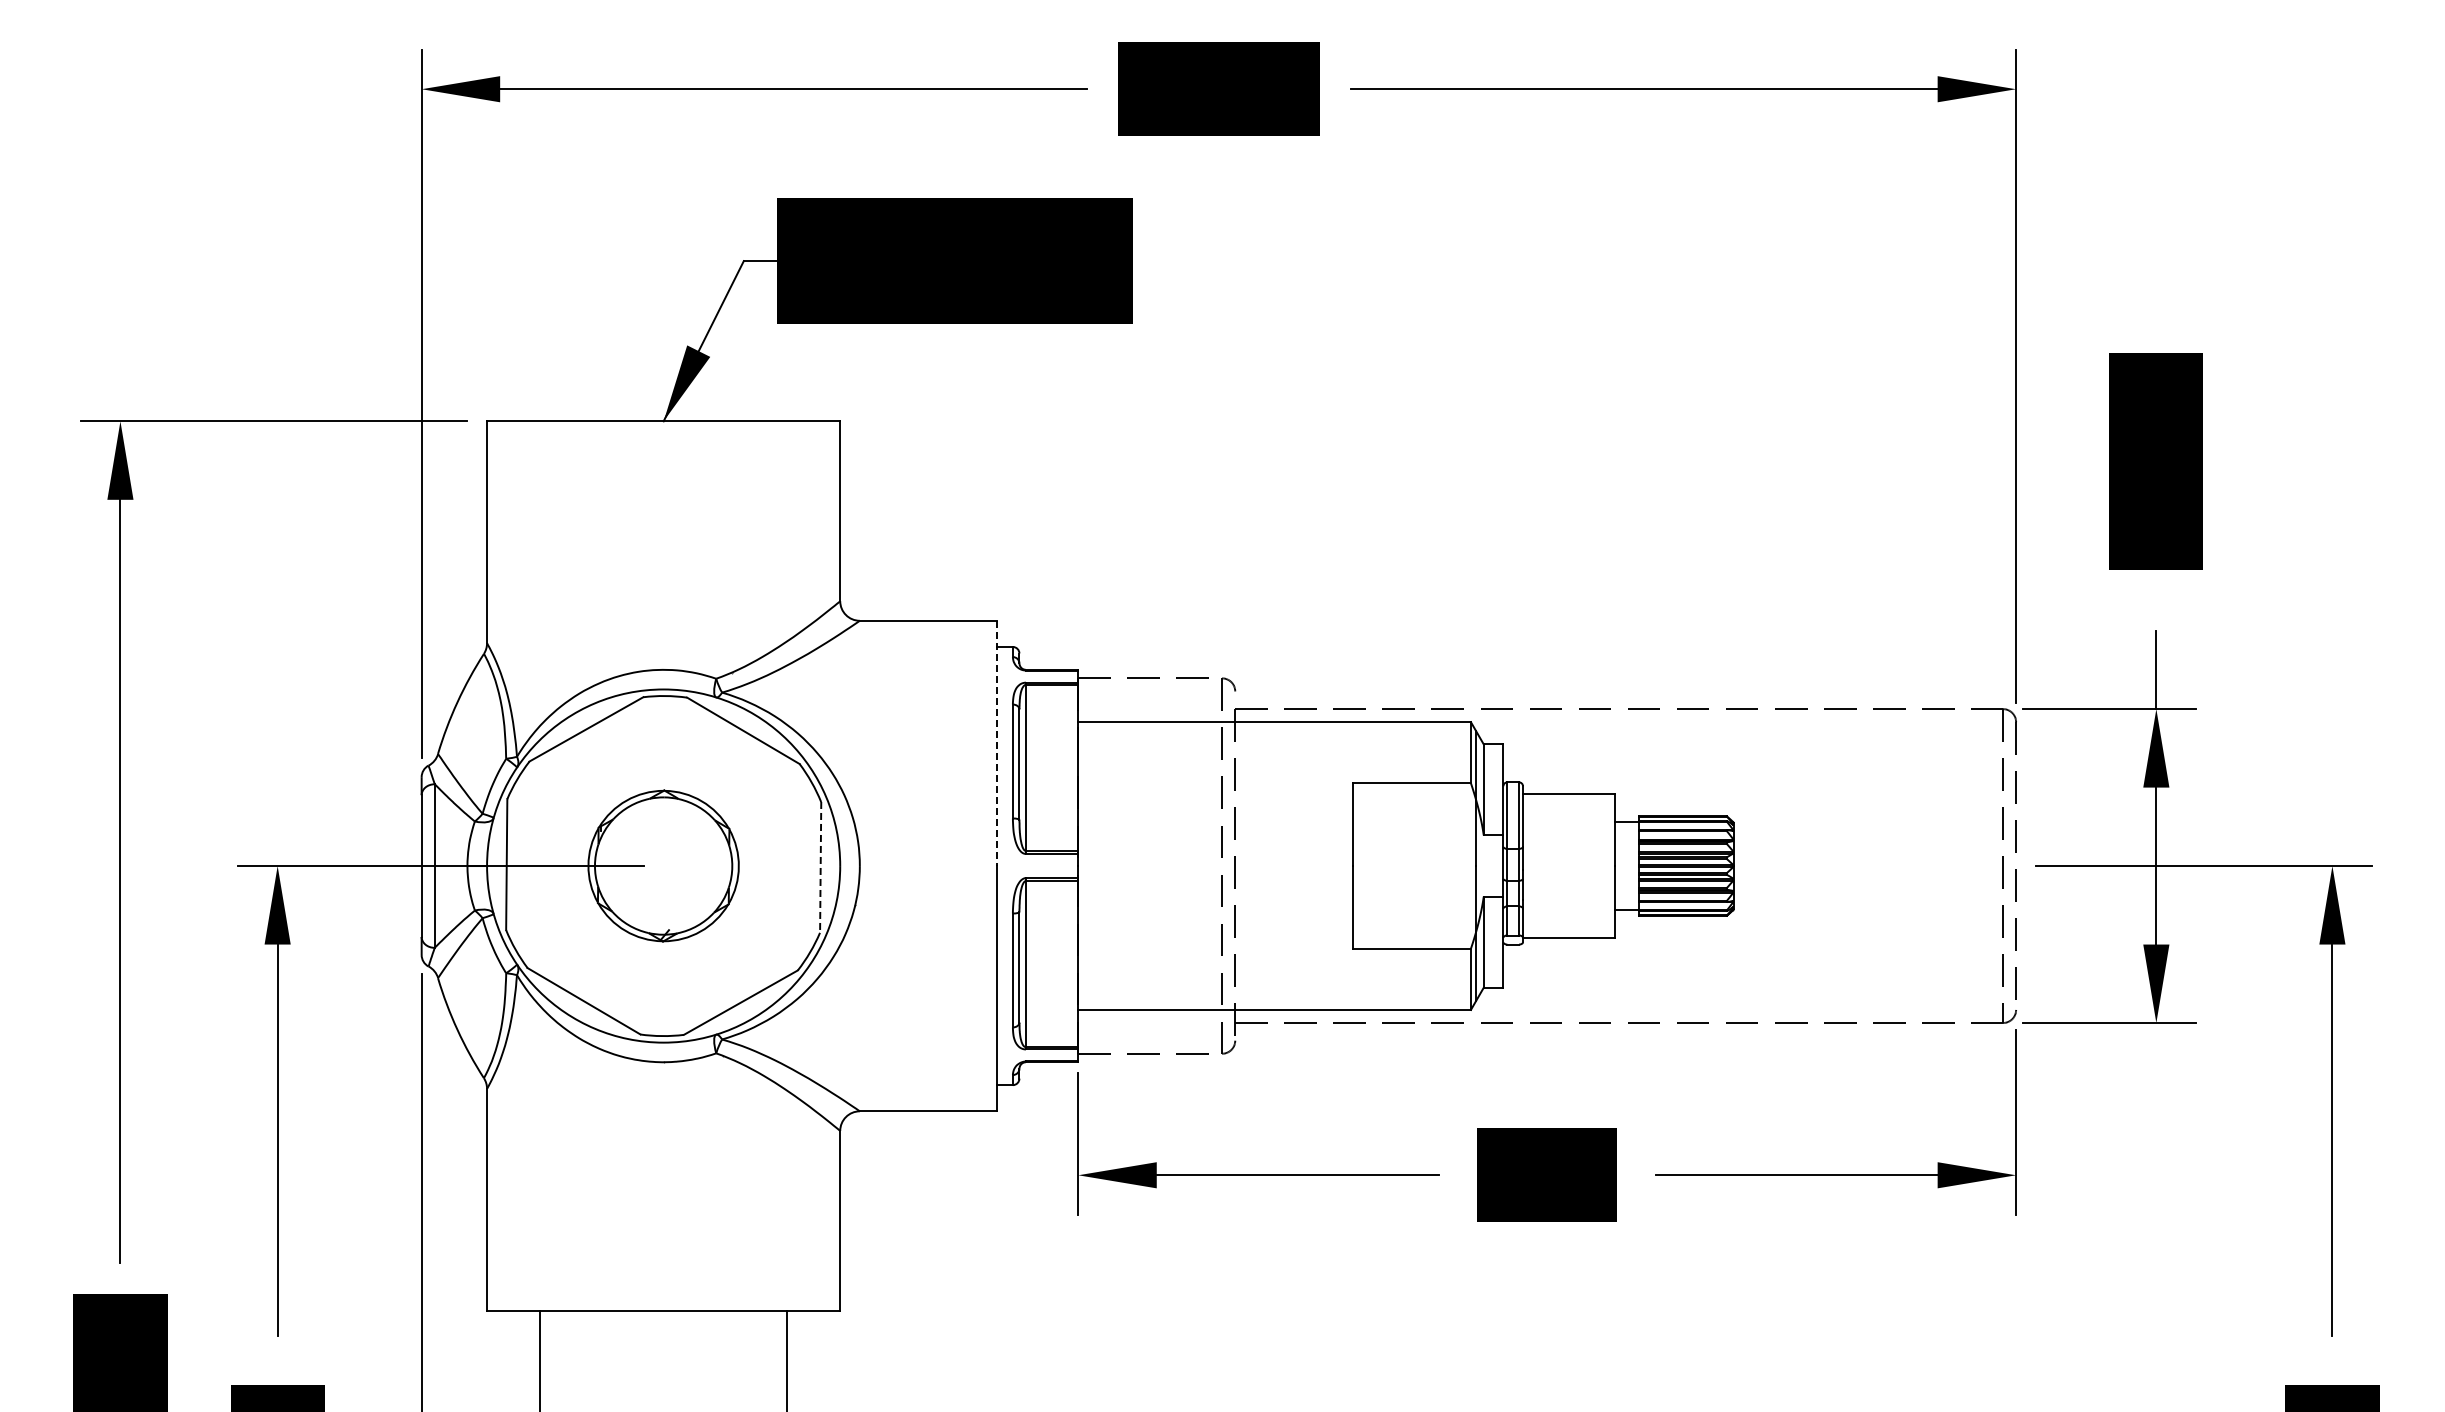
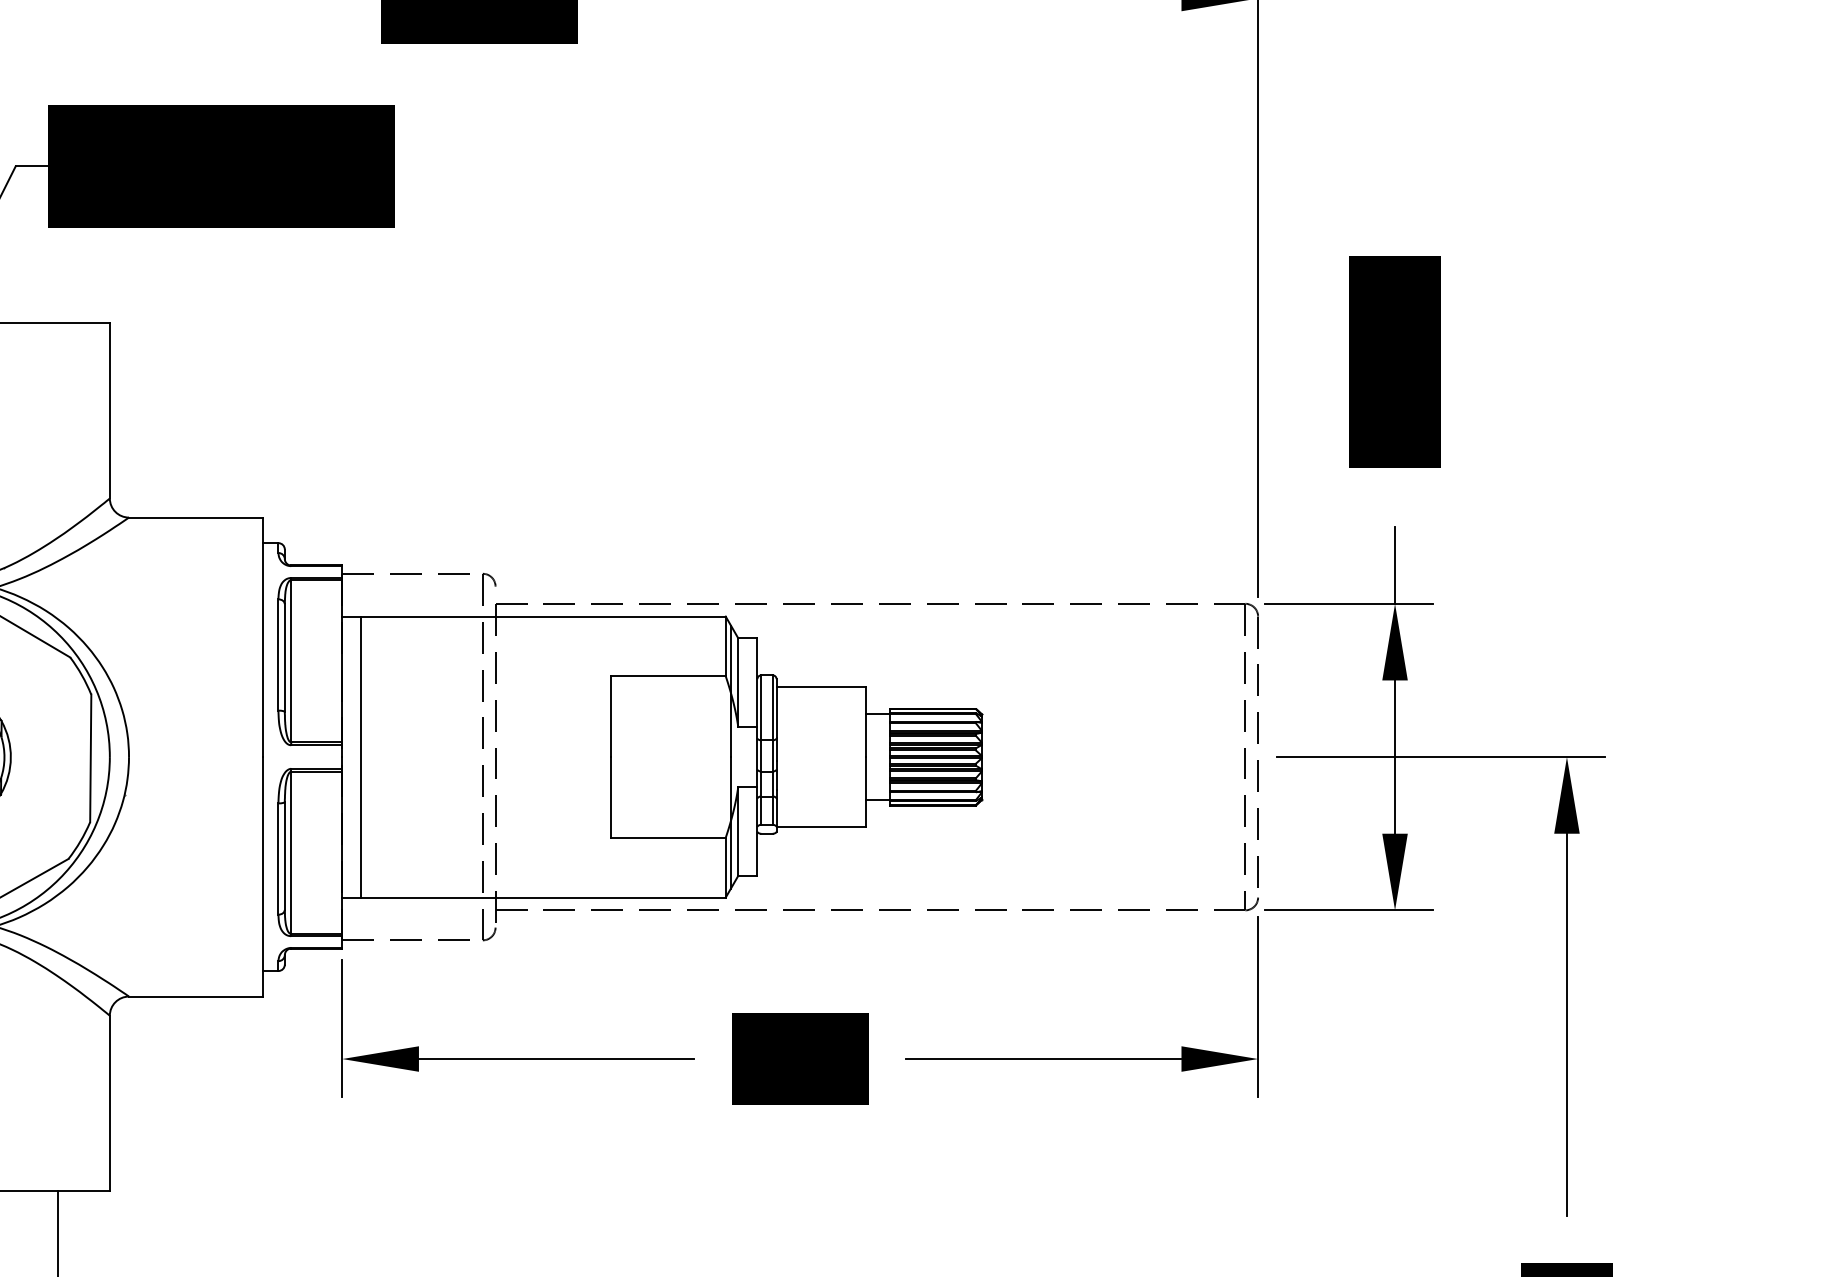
line: (997, 743) -> (263, 637), dashed -> solid
line: (1097, 865) -> (361, 756), added
line: (820, 867) -> (90, 758), dashed -> solid

